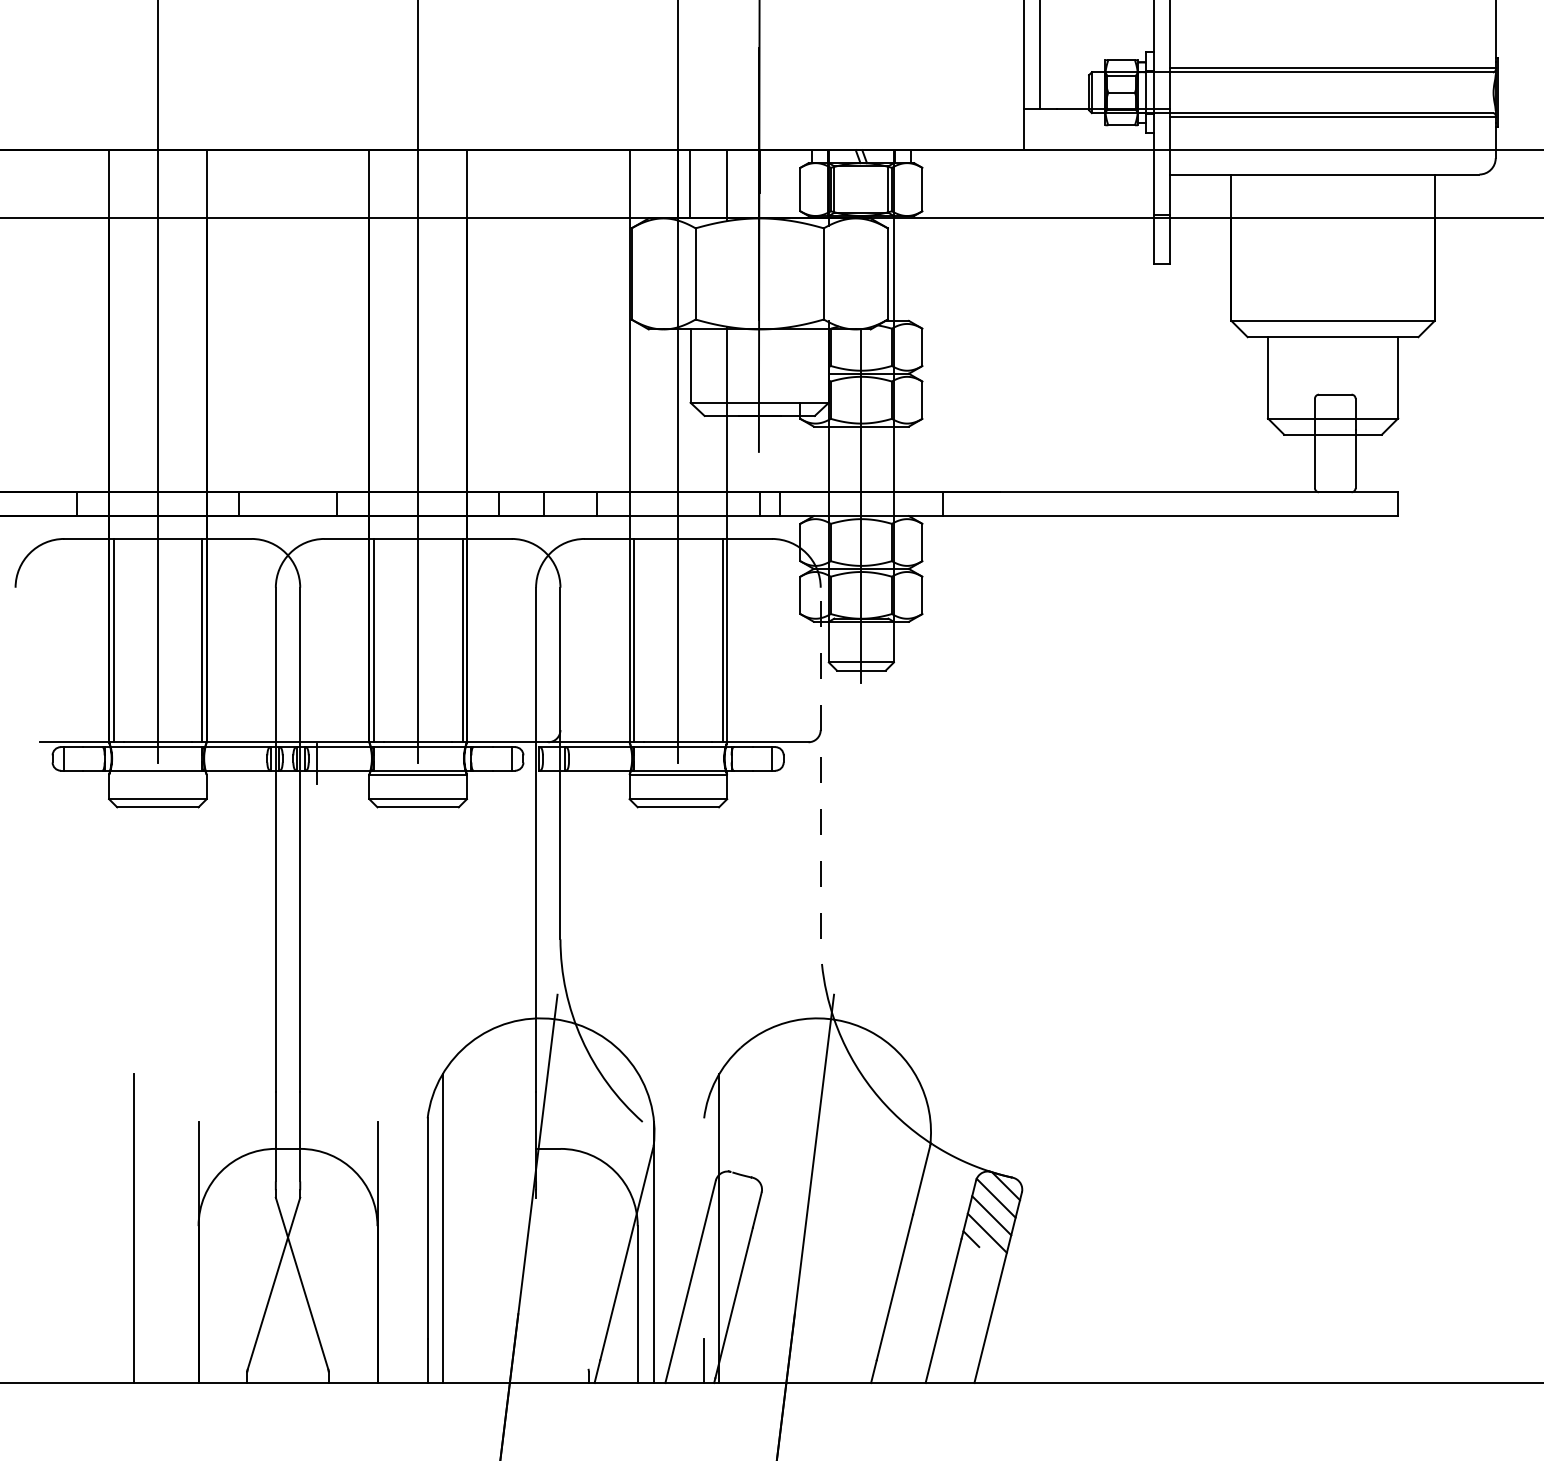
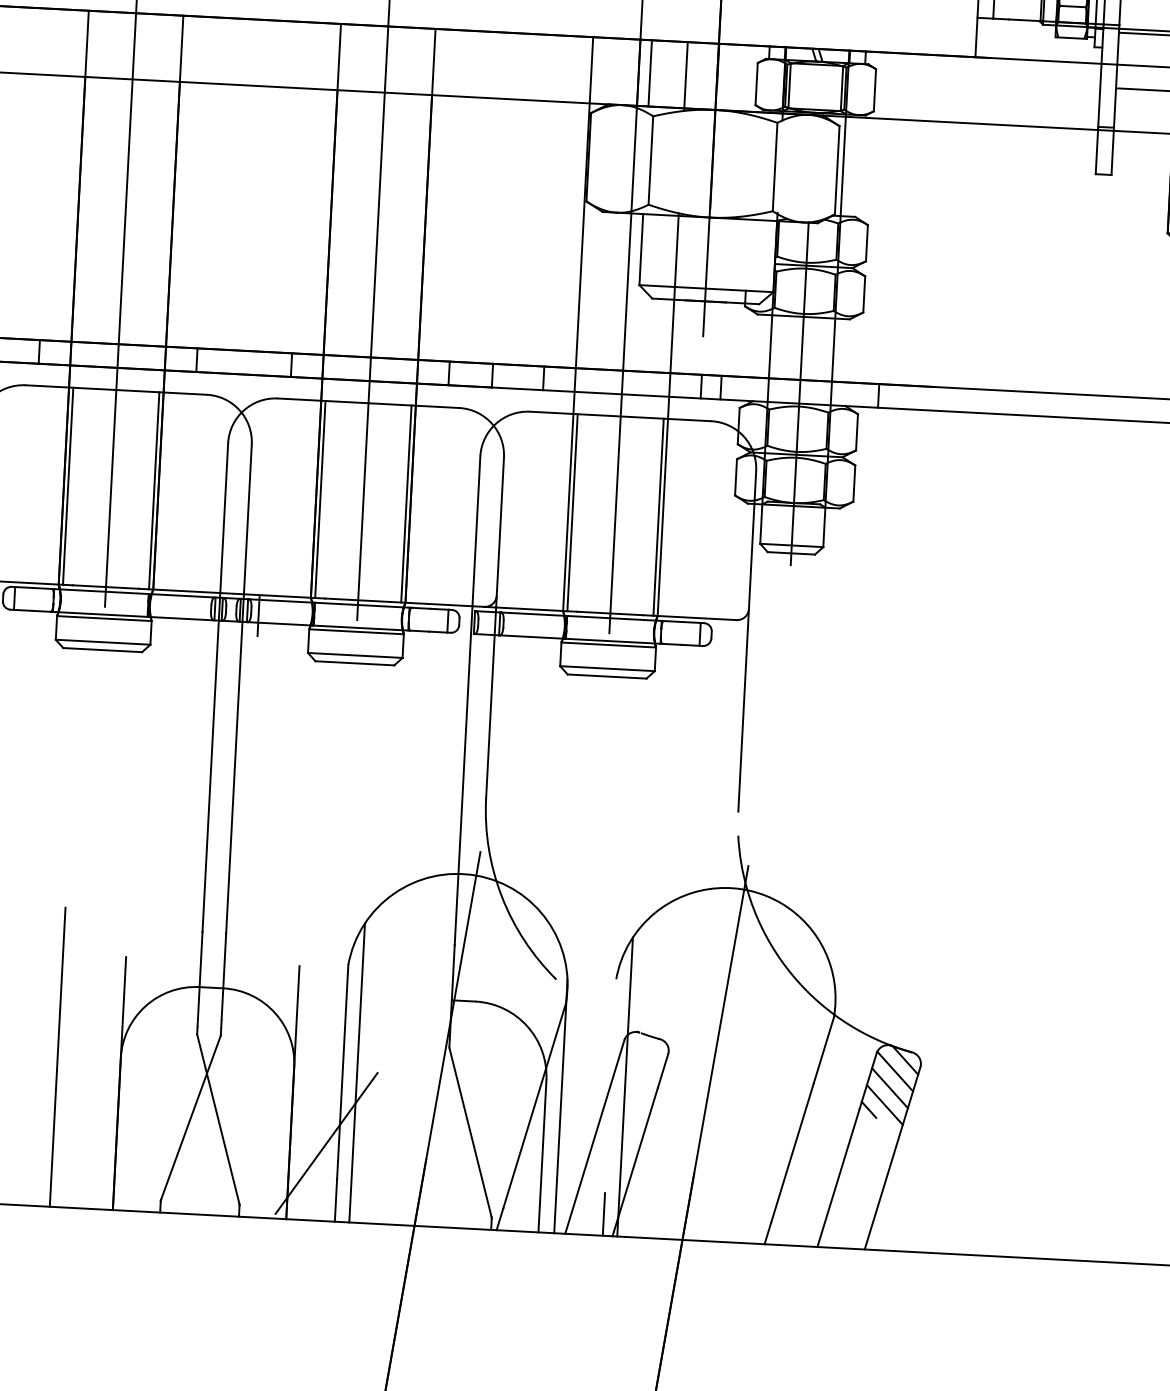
line: (820, 763) -> (747, 641), dashed -> solid
line: (157, 774) -> (103, 618), added
line: (562, 1283) -> (470, 1132), added
line: (414, 1302) -> (326, 1143), added

